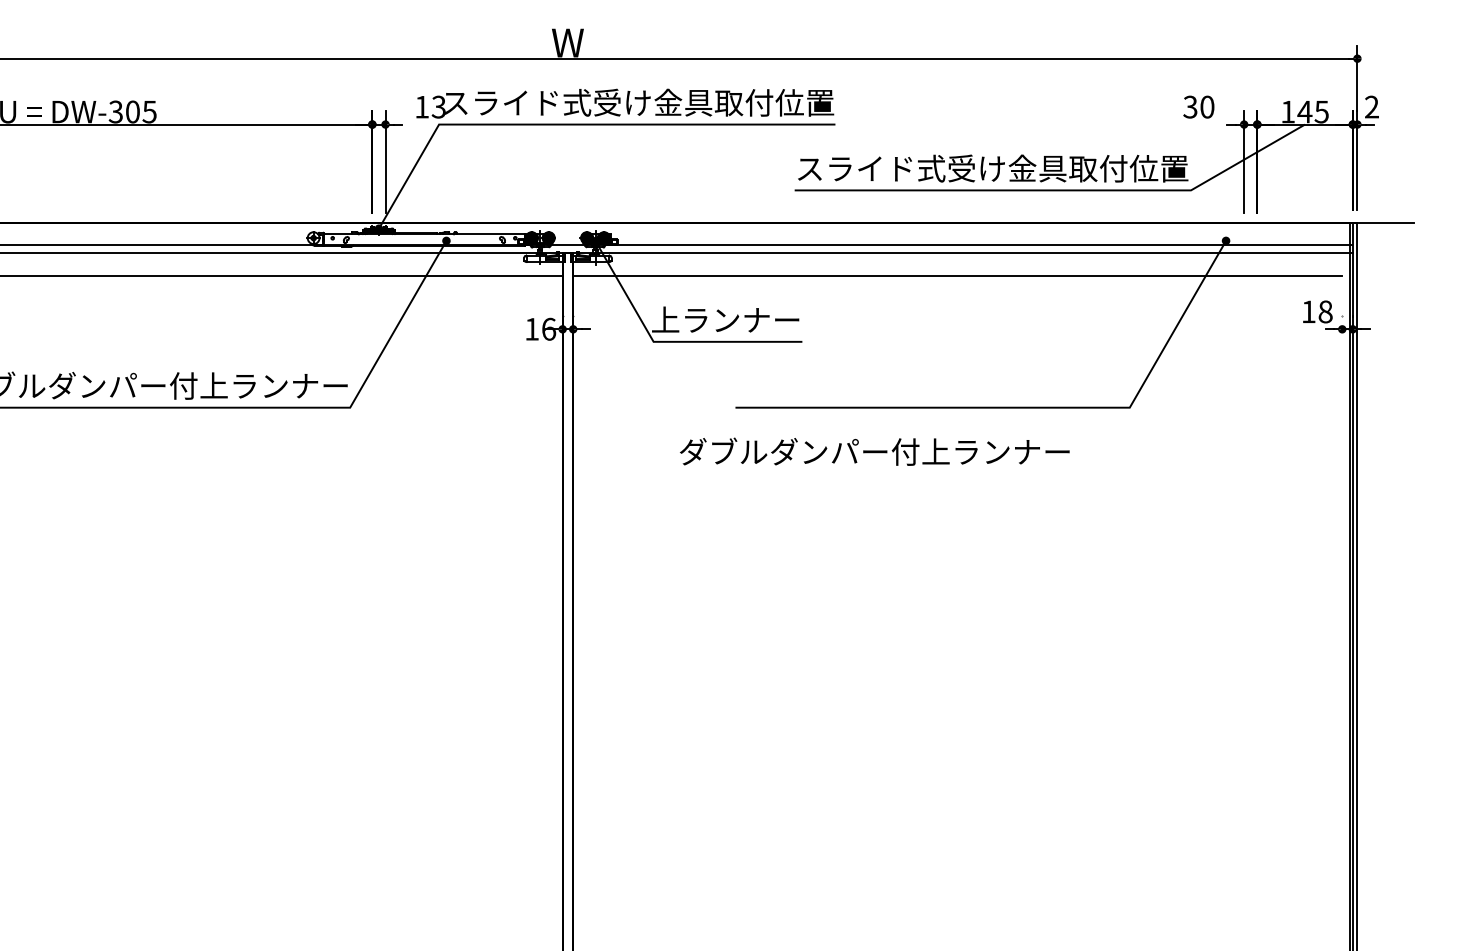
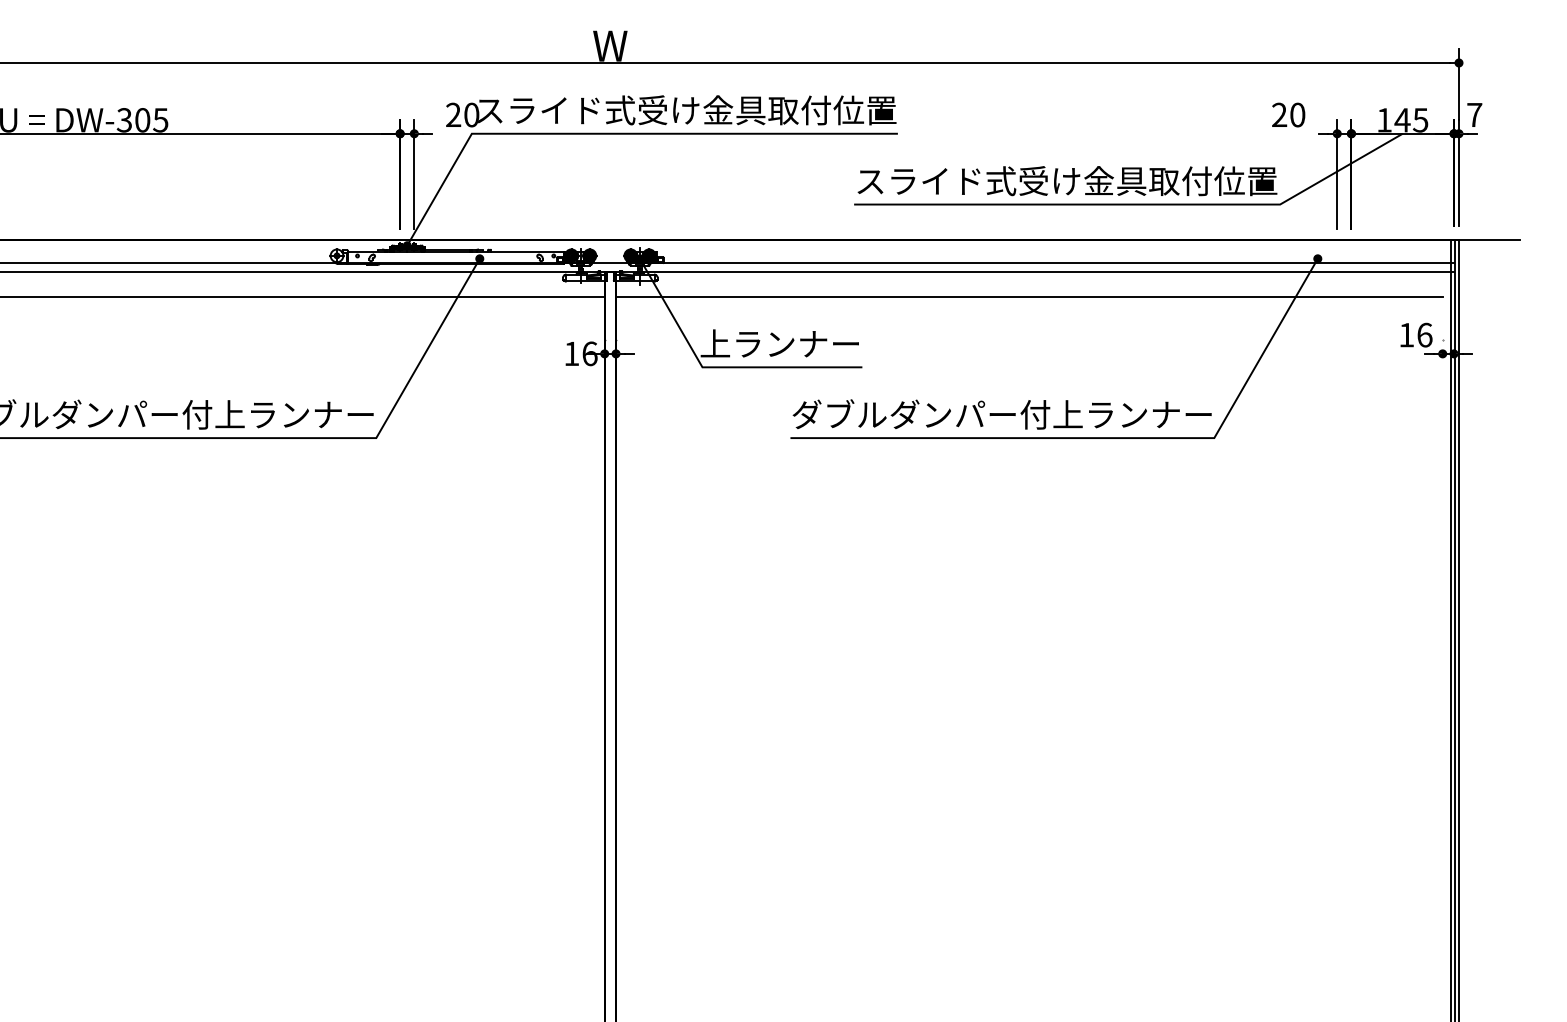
text: (430, 106) -> (462, 114), 13 -> 20
text: (1371, 106) -> (1474, 114), 2 -> 7
text: (1190, 107) -> (1279, 115), 30 -> 20
text: (1325, 311) -> (1424, 334), 18 -> 16
text: (874, 451) -> (1001, 414), moved

